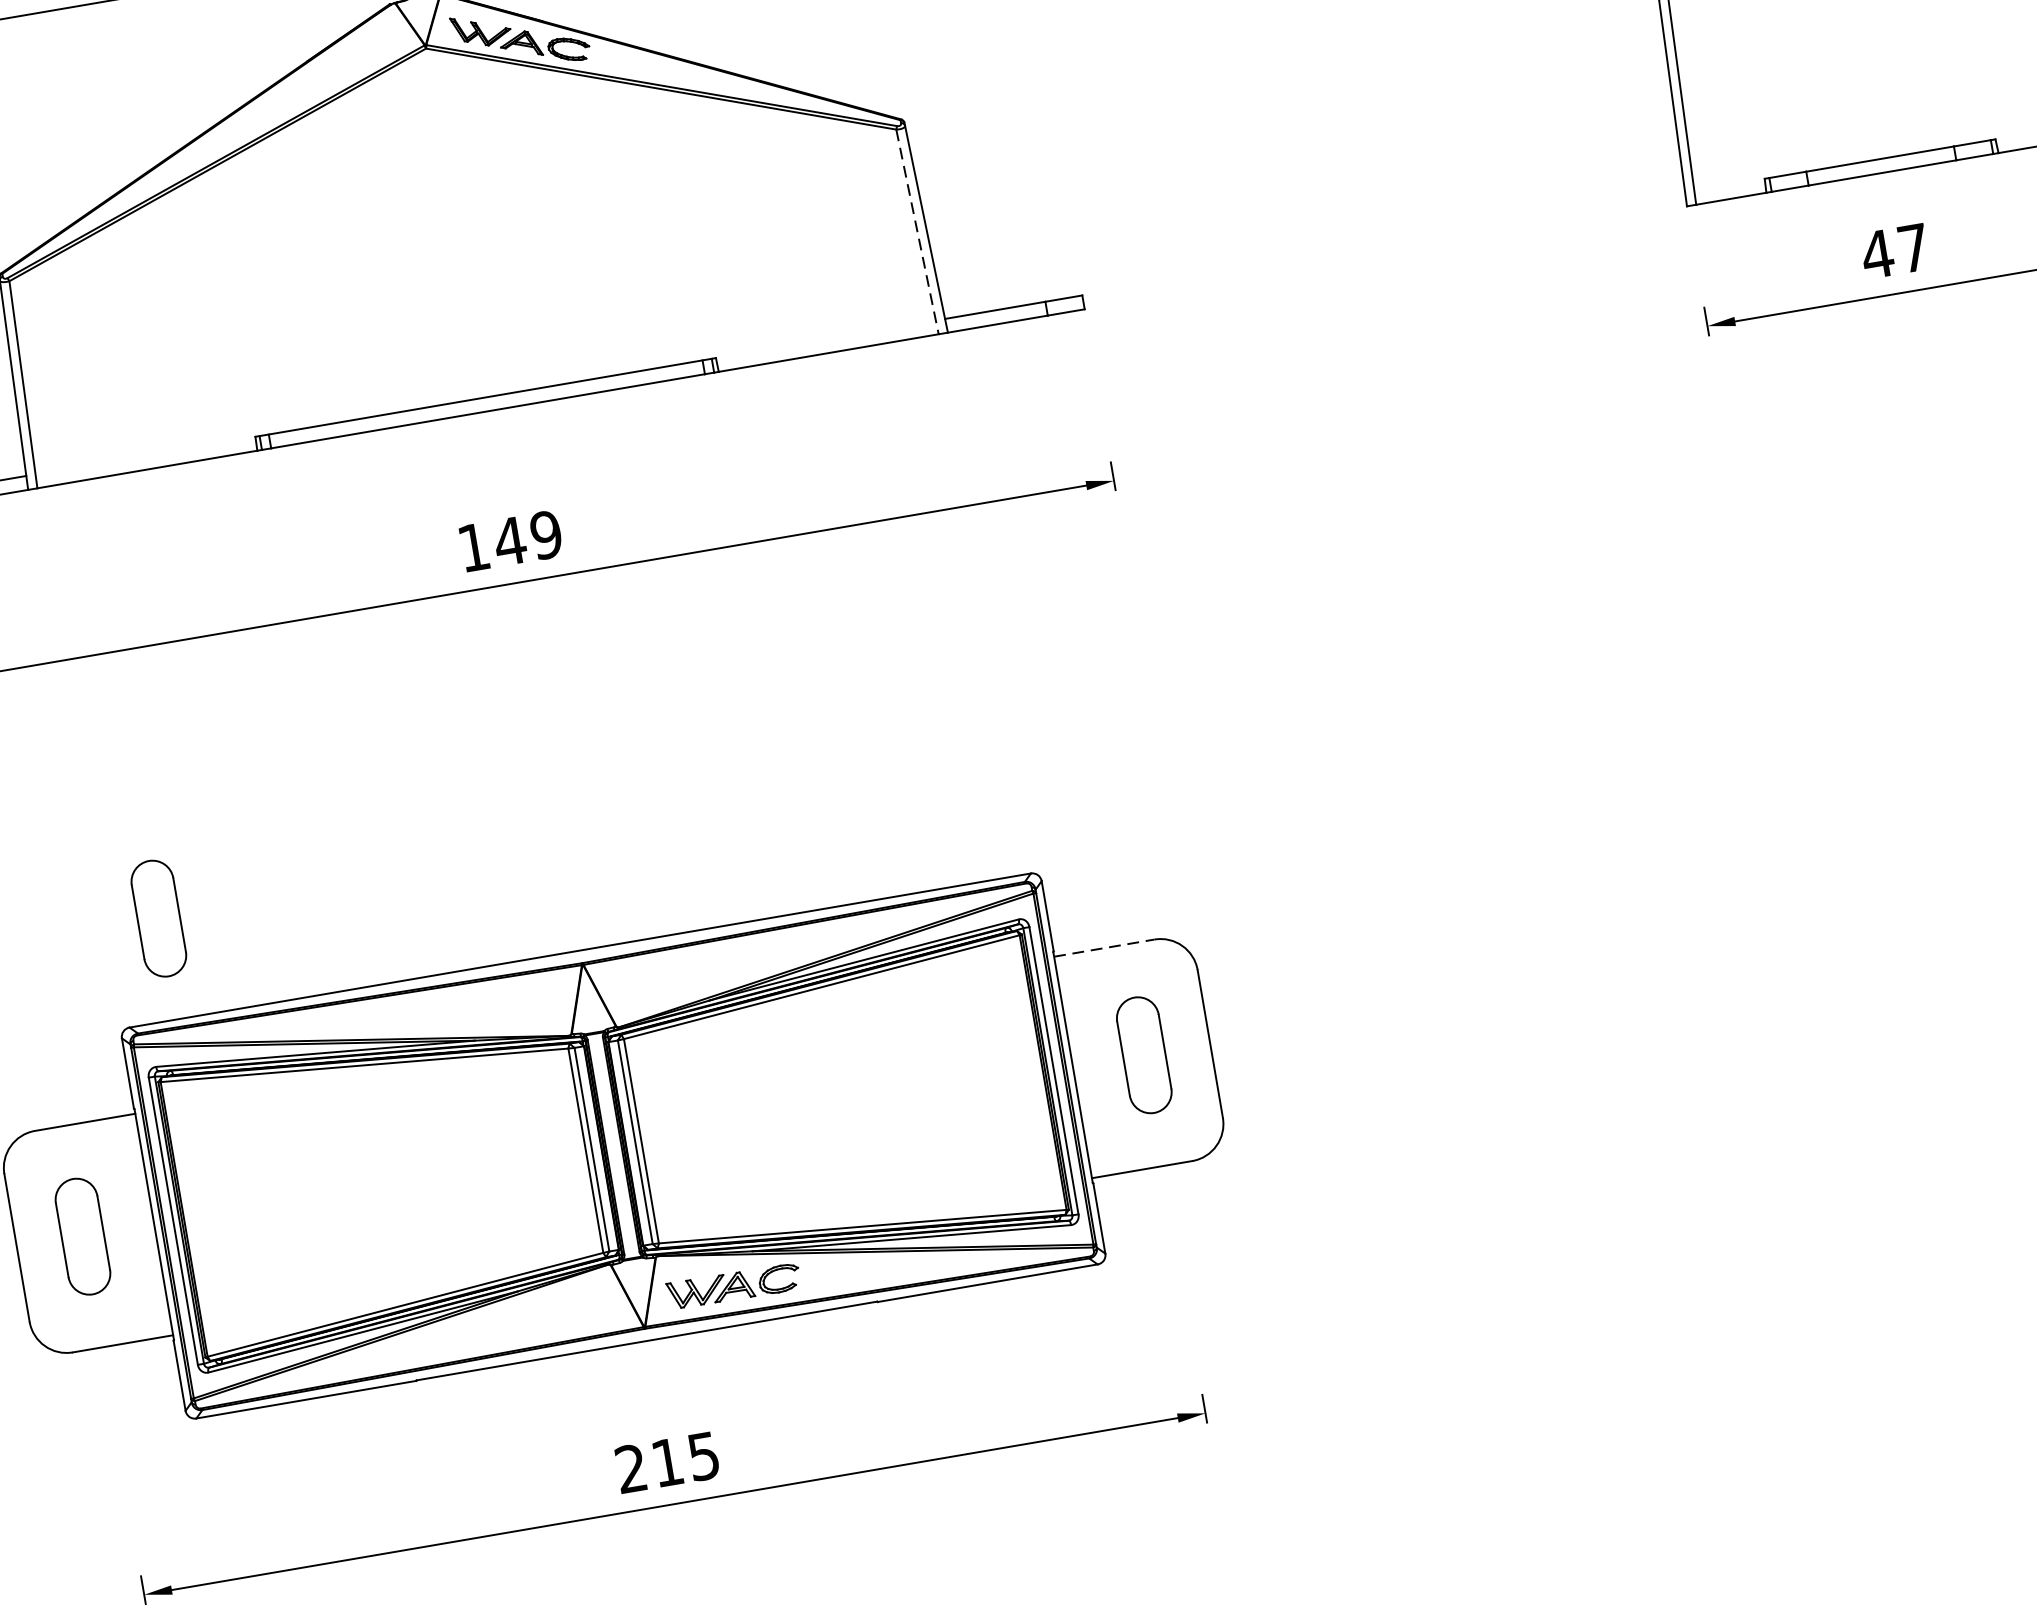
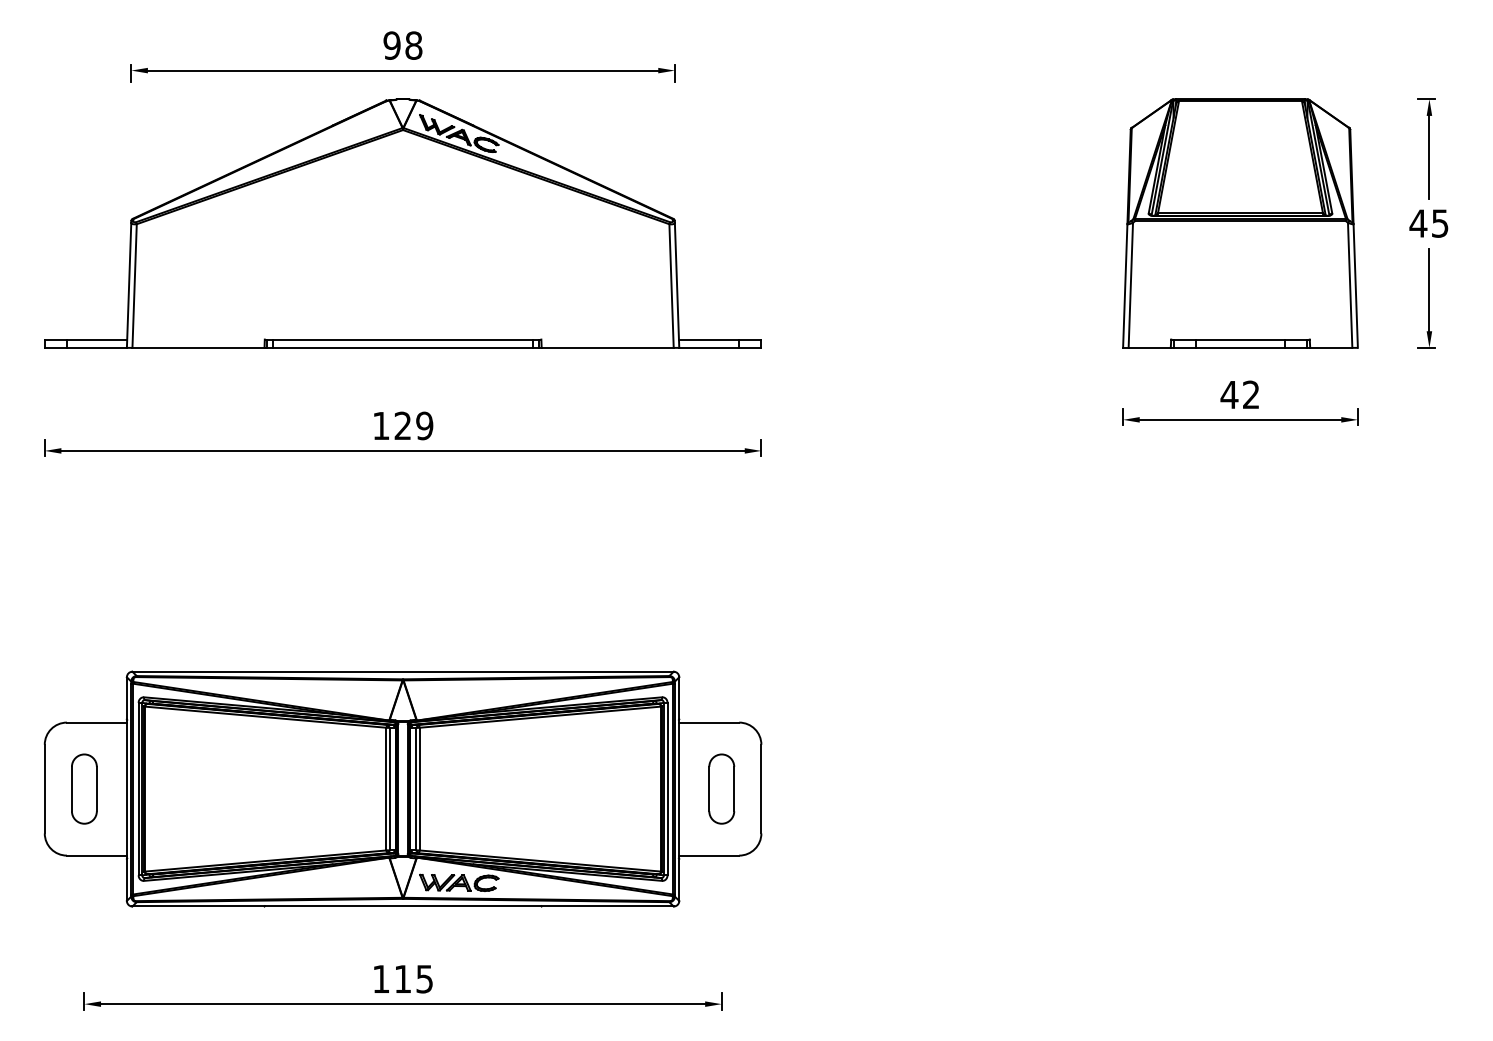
line: (917, 232) -> (671, 286), dashed -> solid
text: (1914, 247) -> (1251, 394), 47 -> 42
text: (509, 540) -> (402, 425), 149 -> 129
part: (158, 917) -> (160, 610), removed
line: (1104, 947) -> (709, 722), dashed -> solid
text: (629, 1467) -> (380, 978), 215 -> 115

